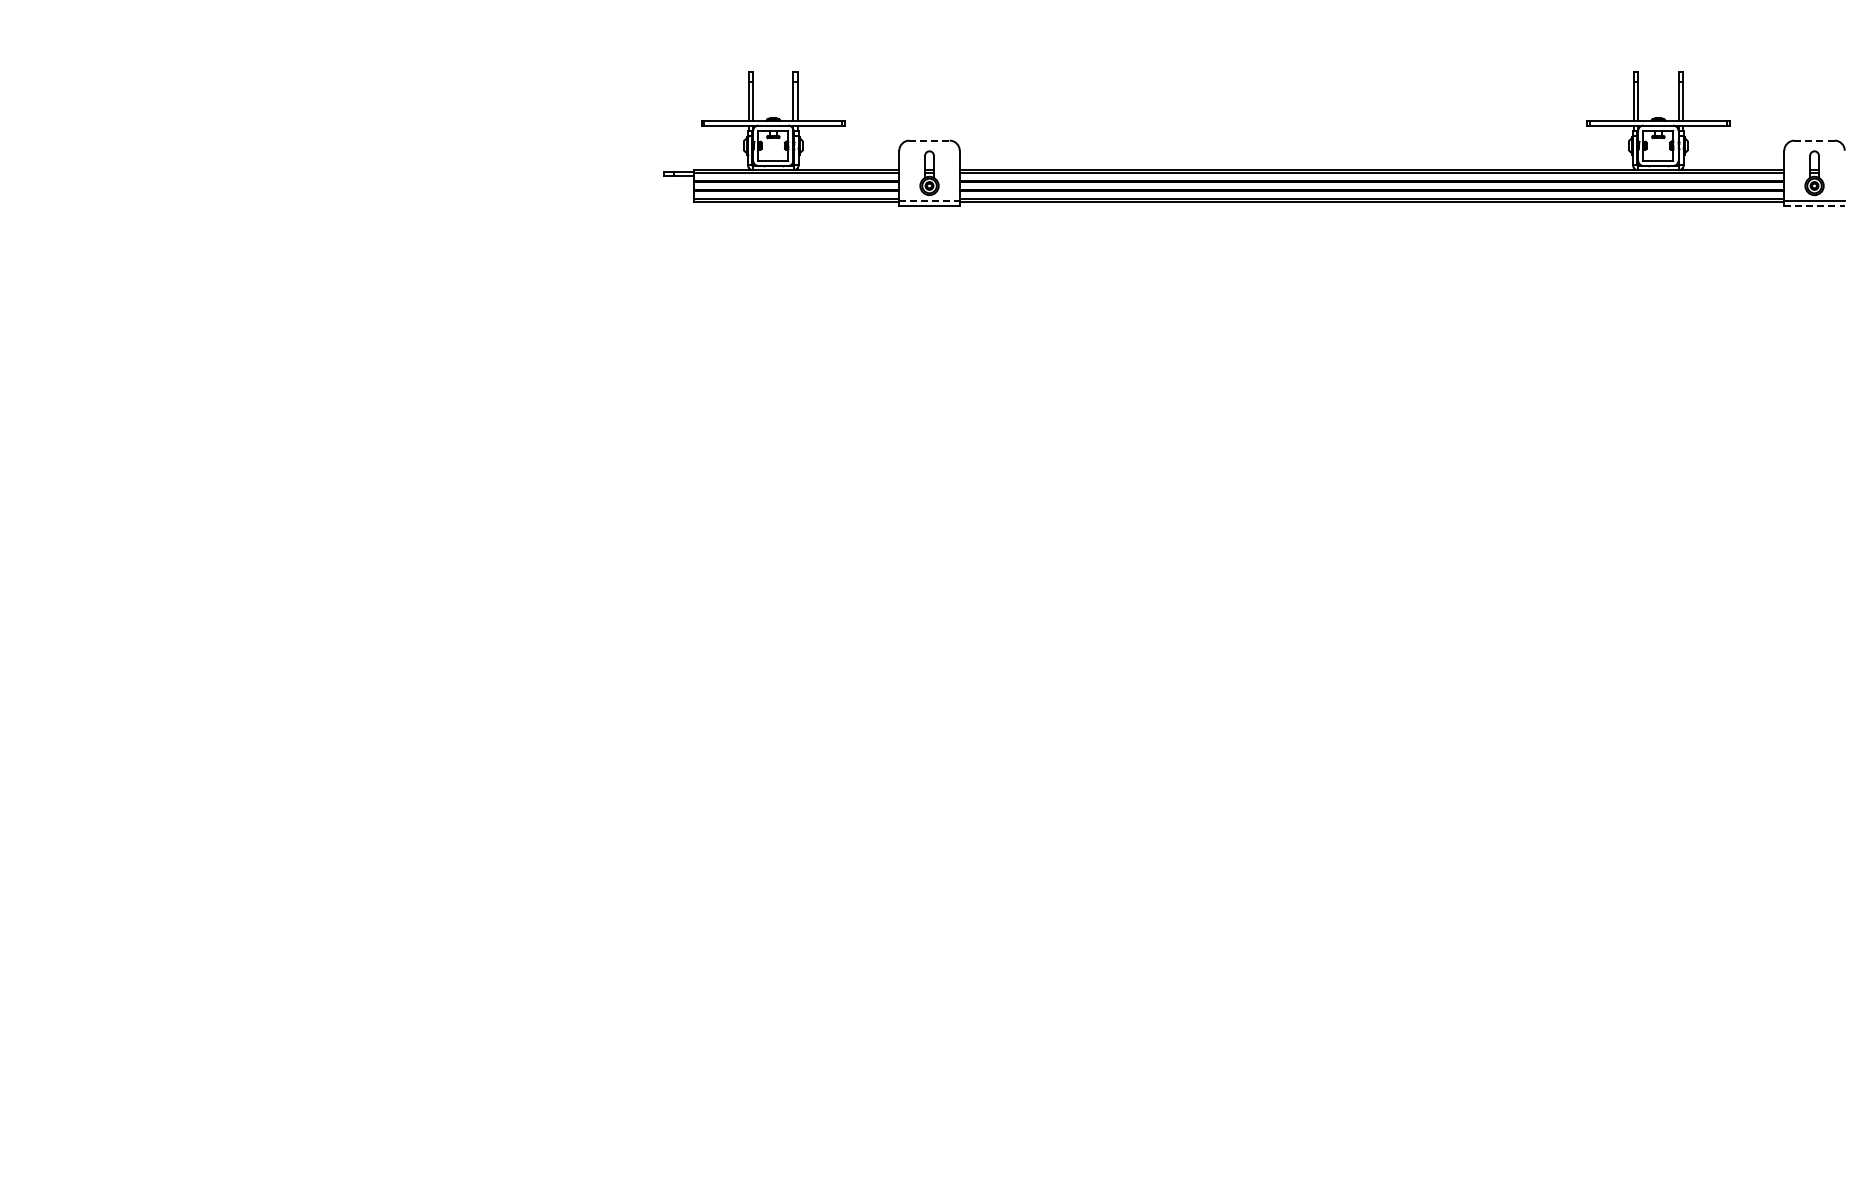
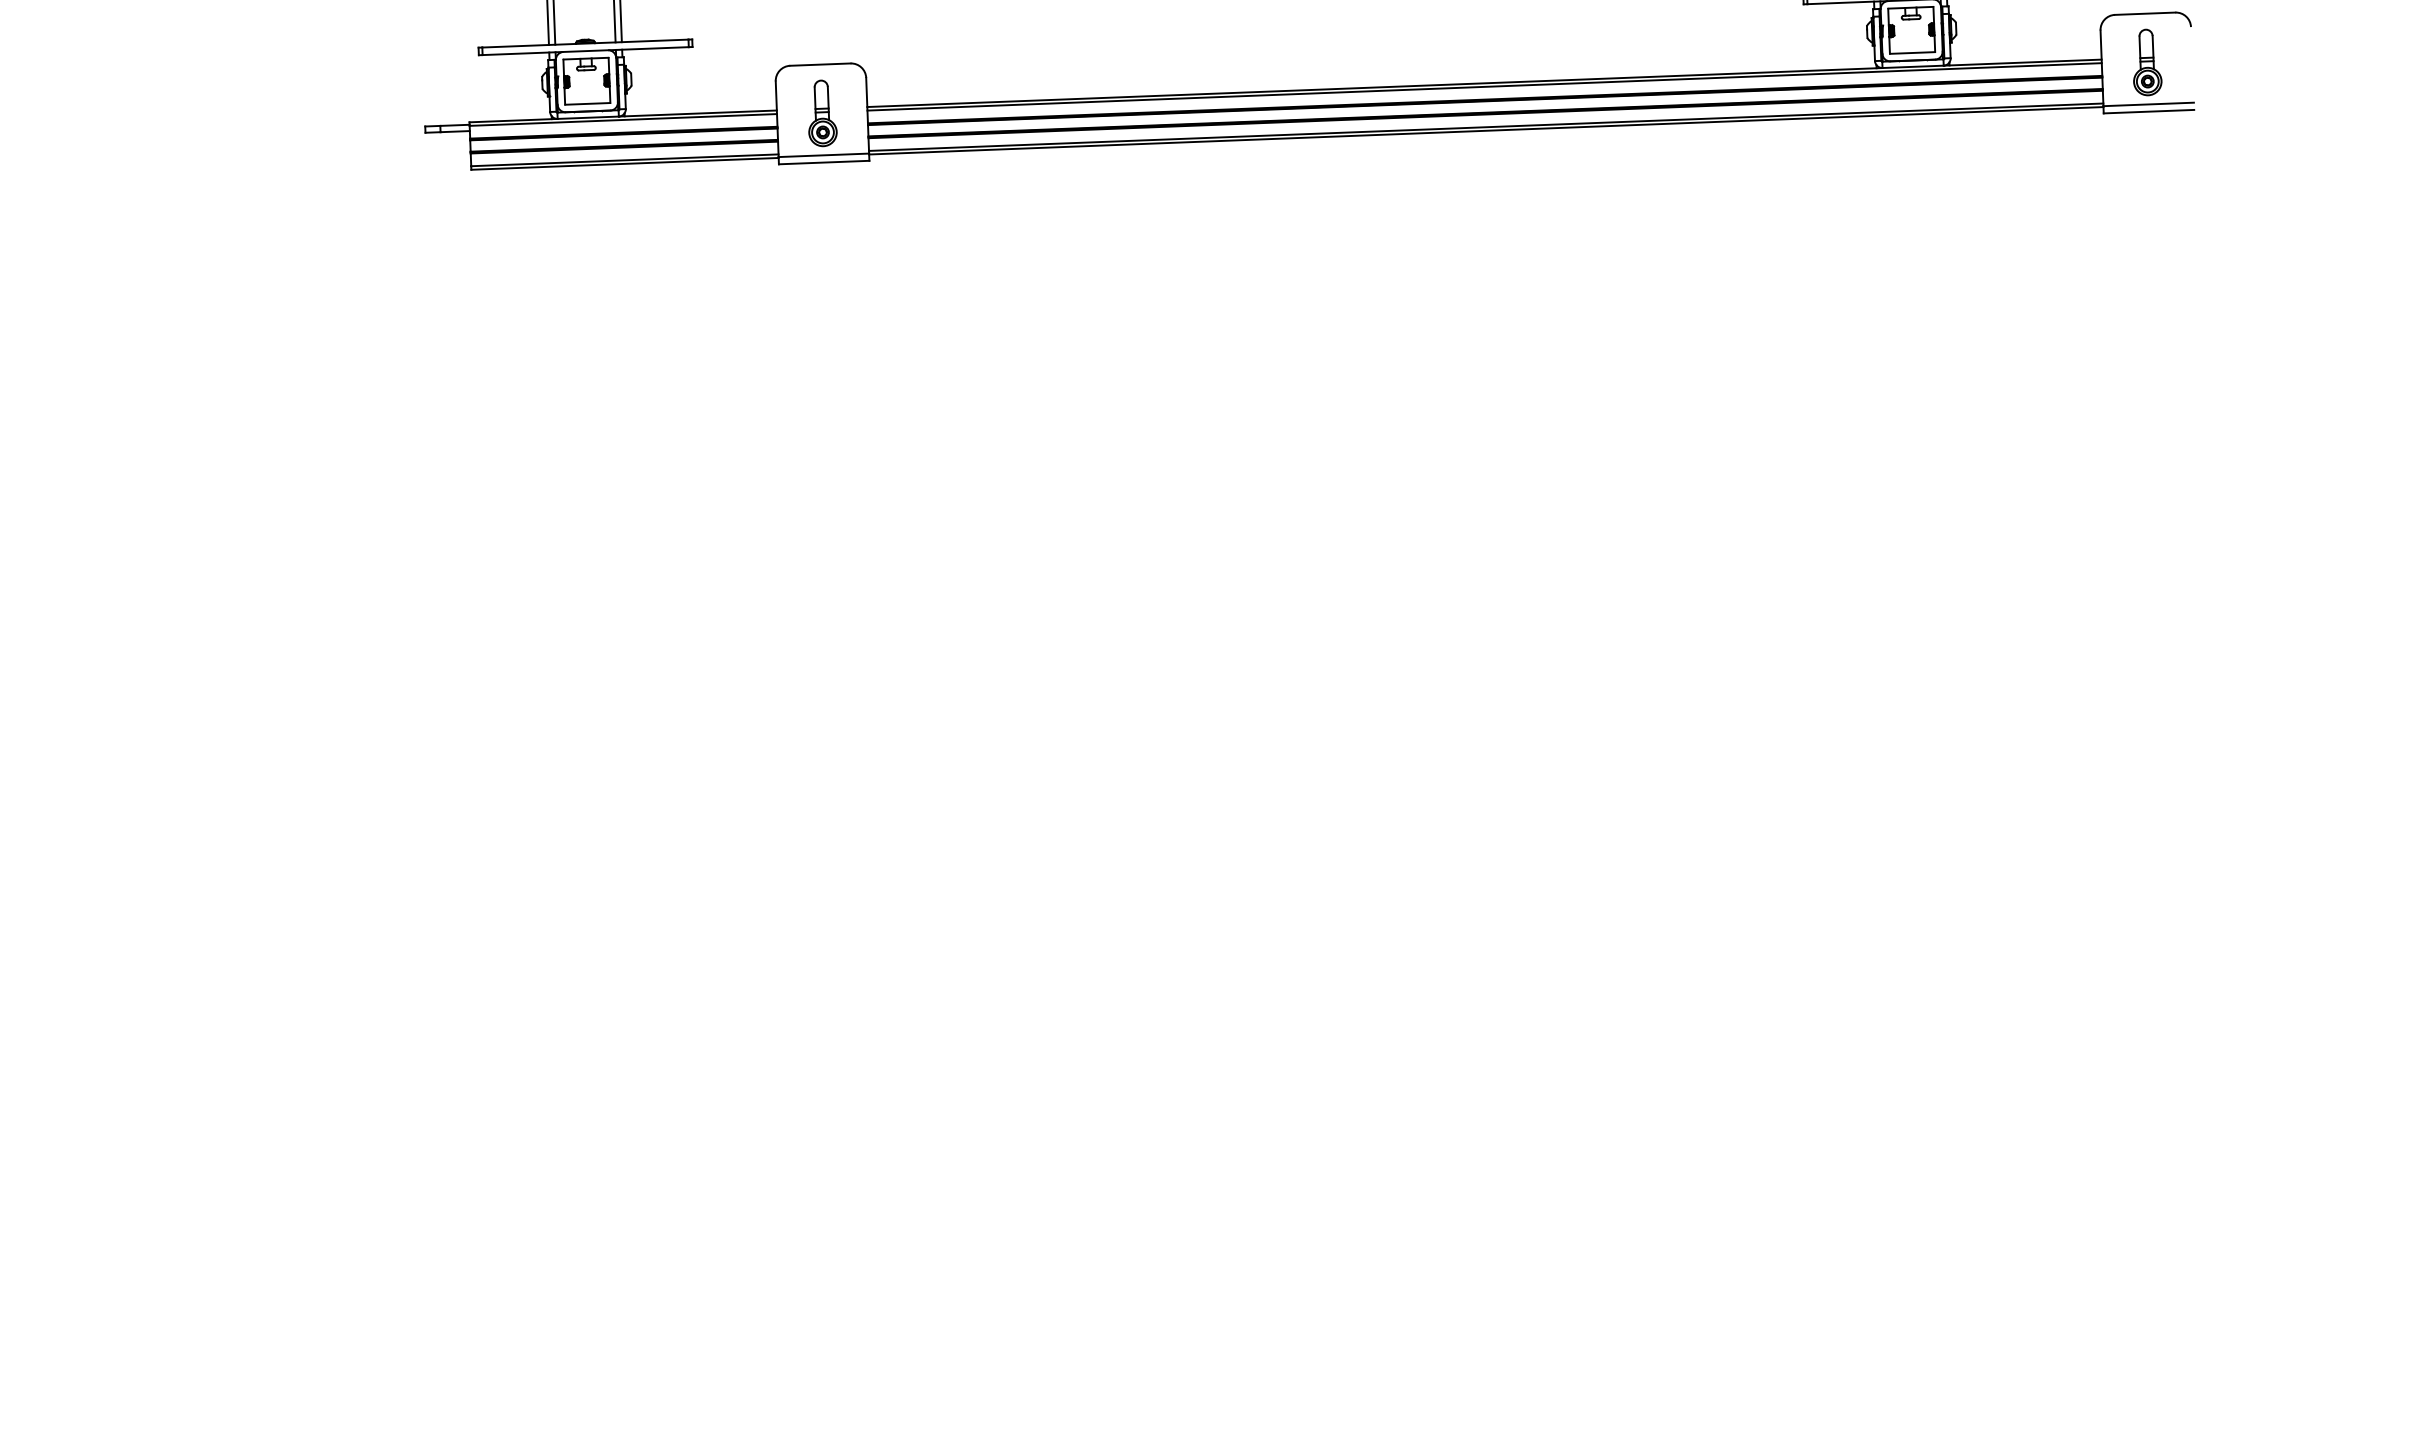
line: (930, 140) -> (821, 64), dashed -> solid
line: (1815, 140) -> (2146, 13), dashed -> solid
line: (930, 201) -> (825, 155), dashed -> solid
line: (1815, 206) -> (2150, 112), dashed -> solid

